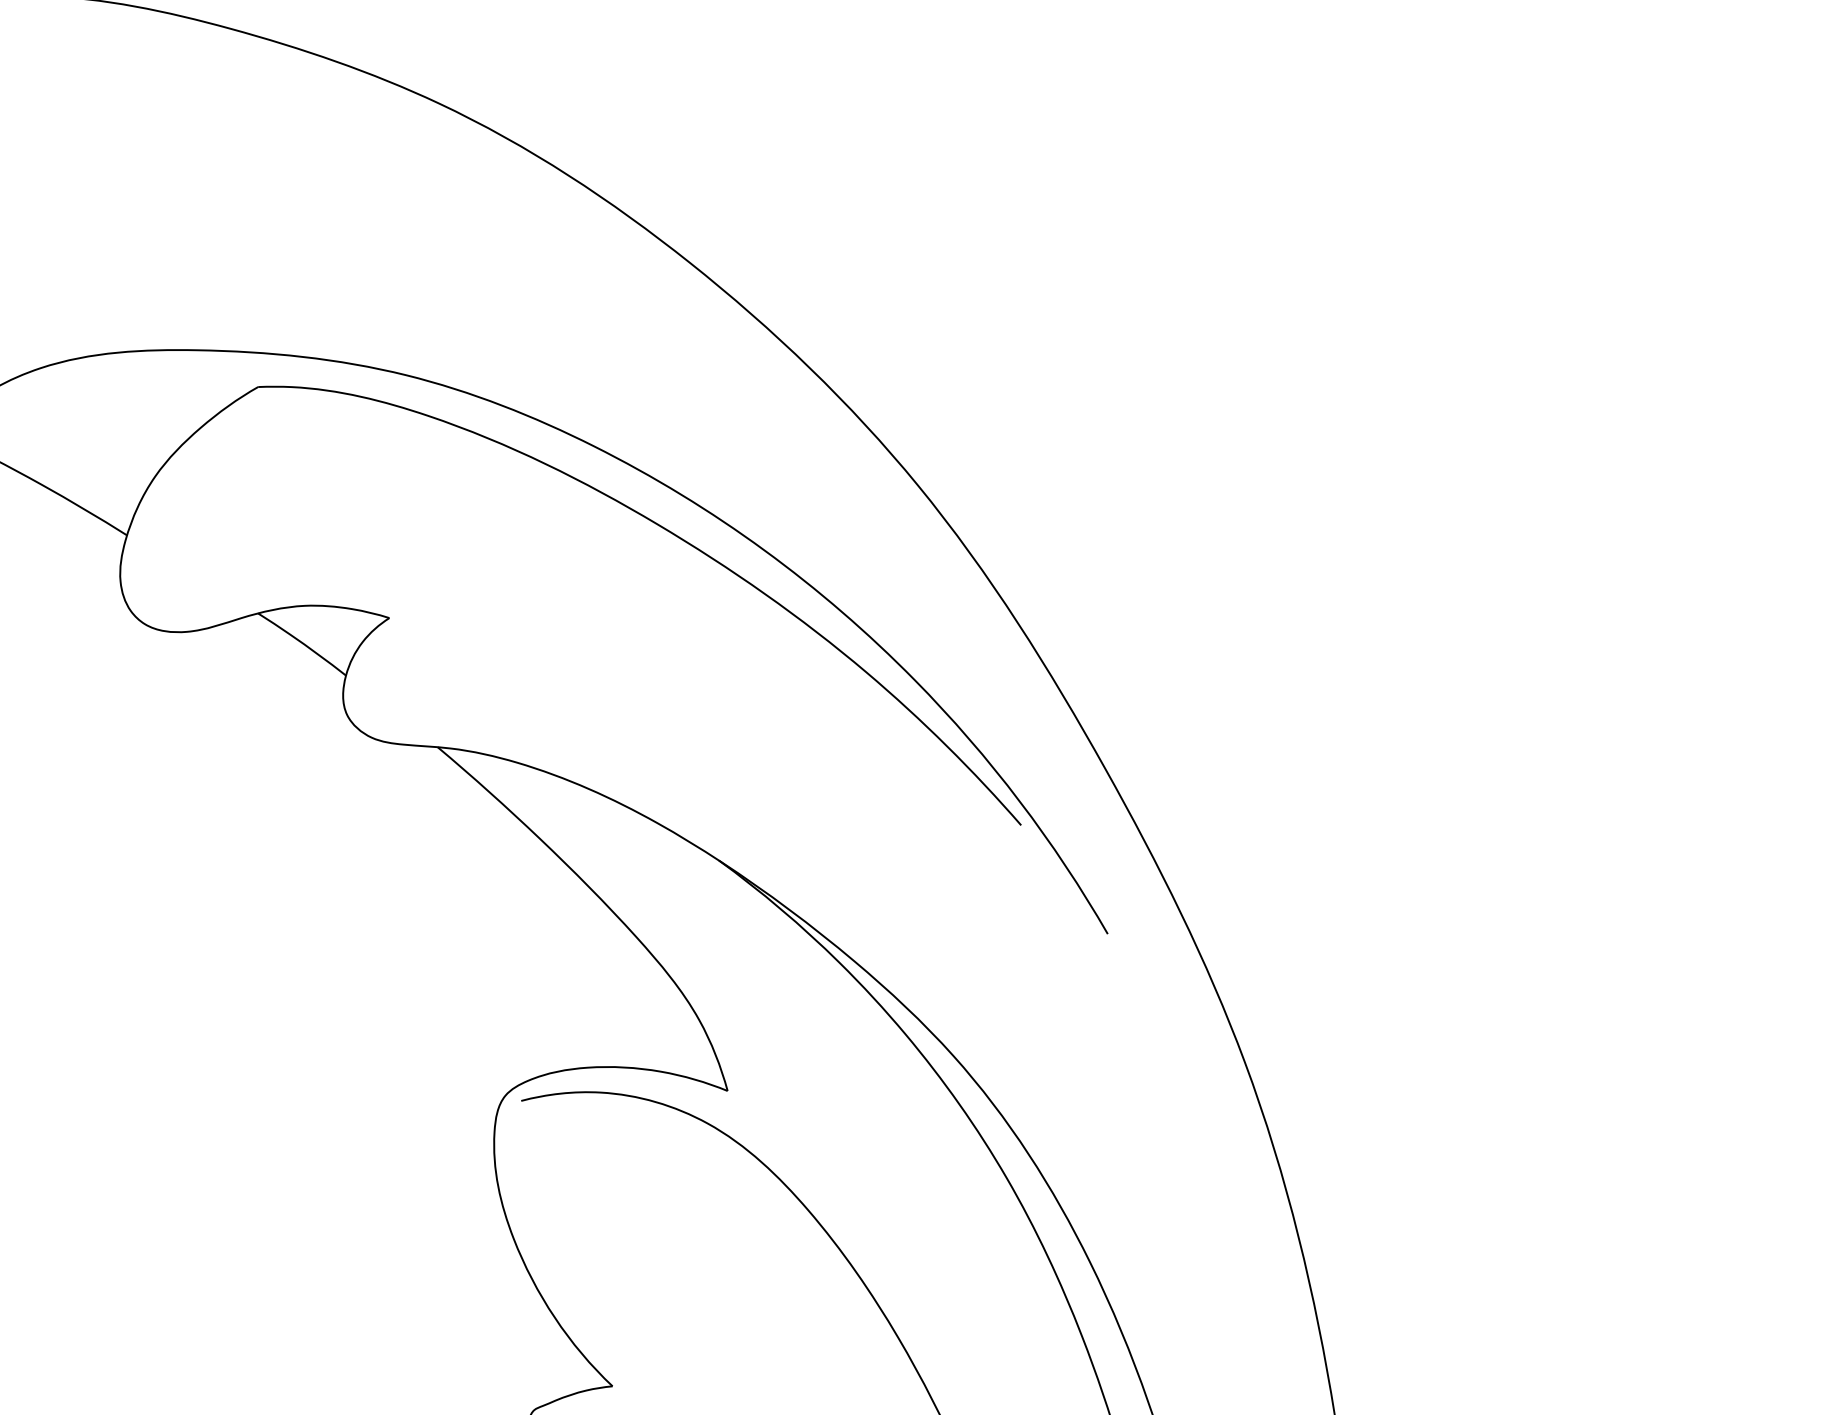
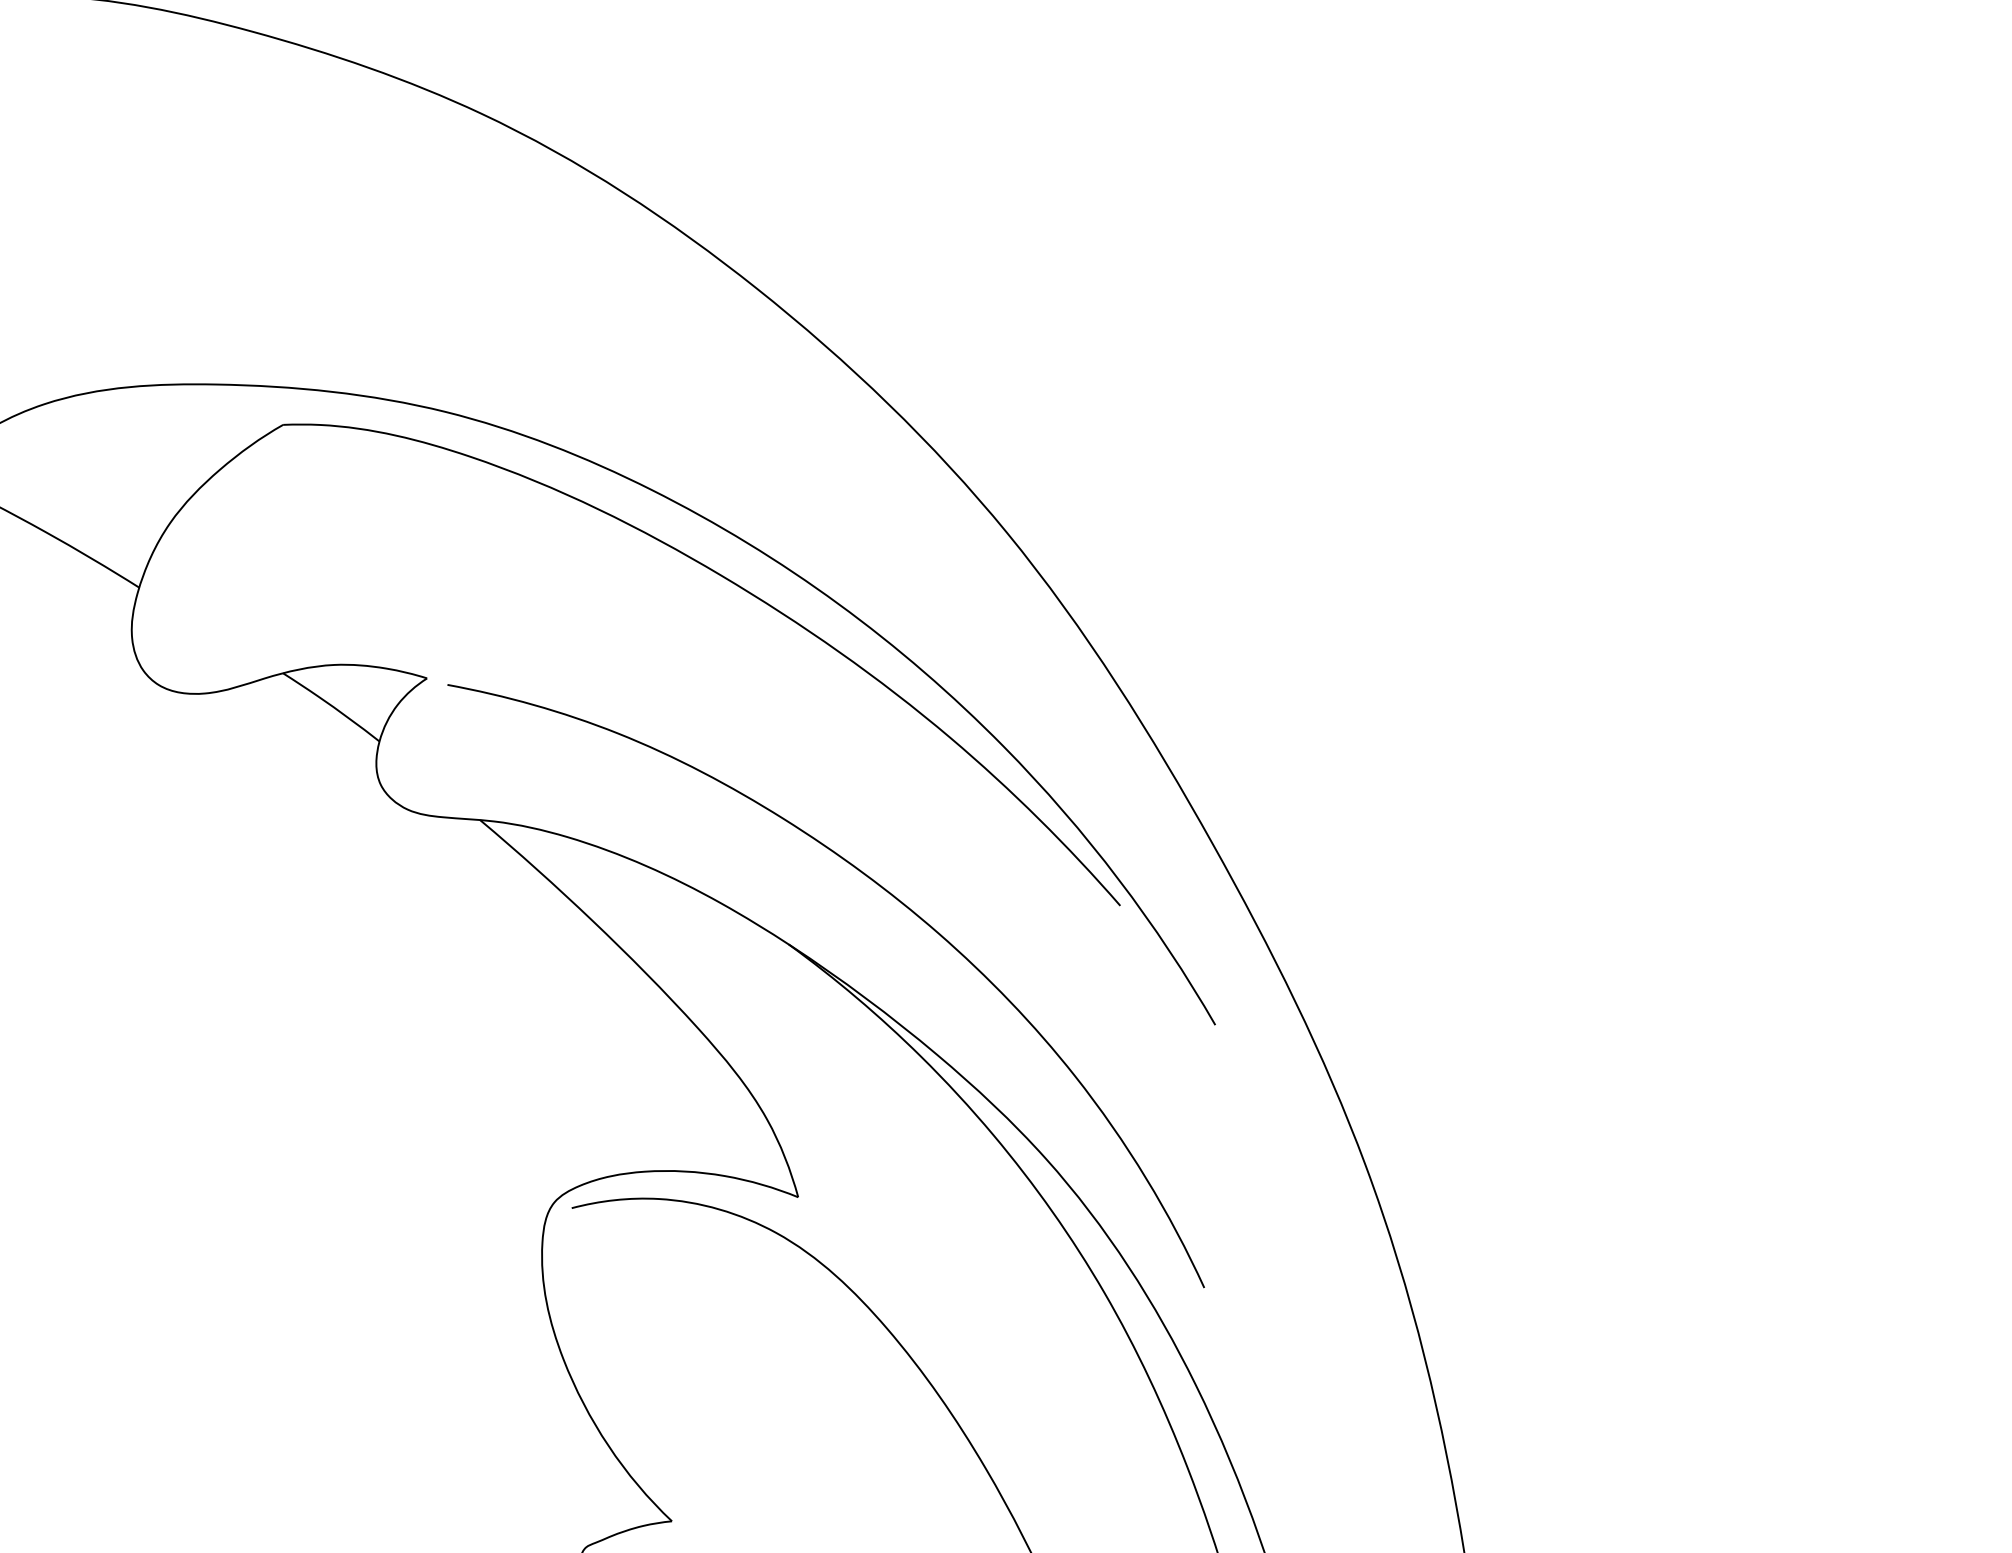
curve: (815, 818) -> (894, 898), added

